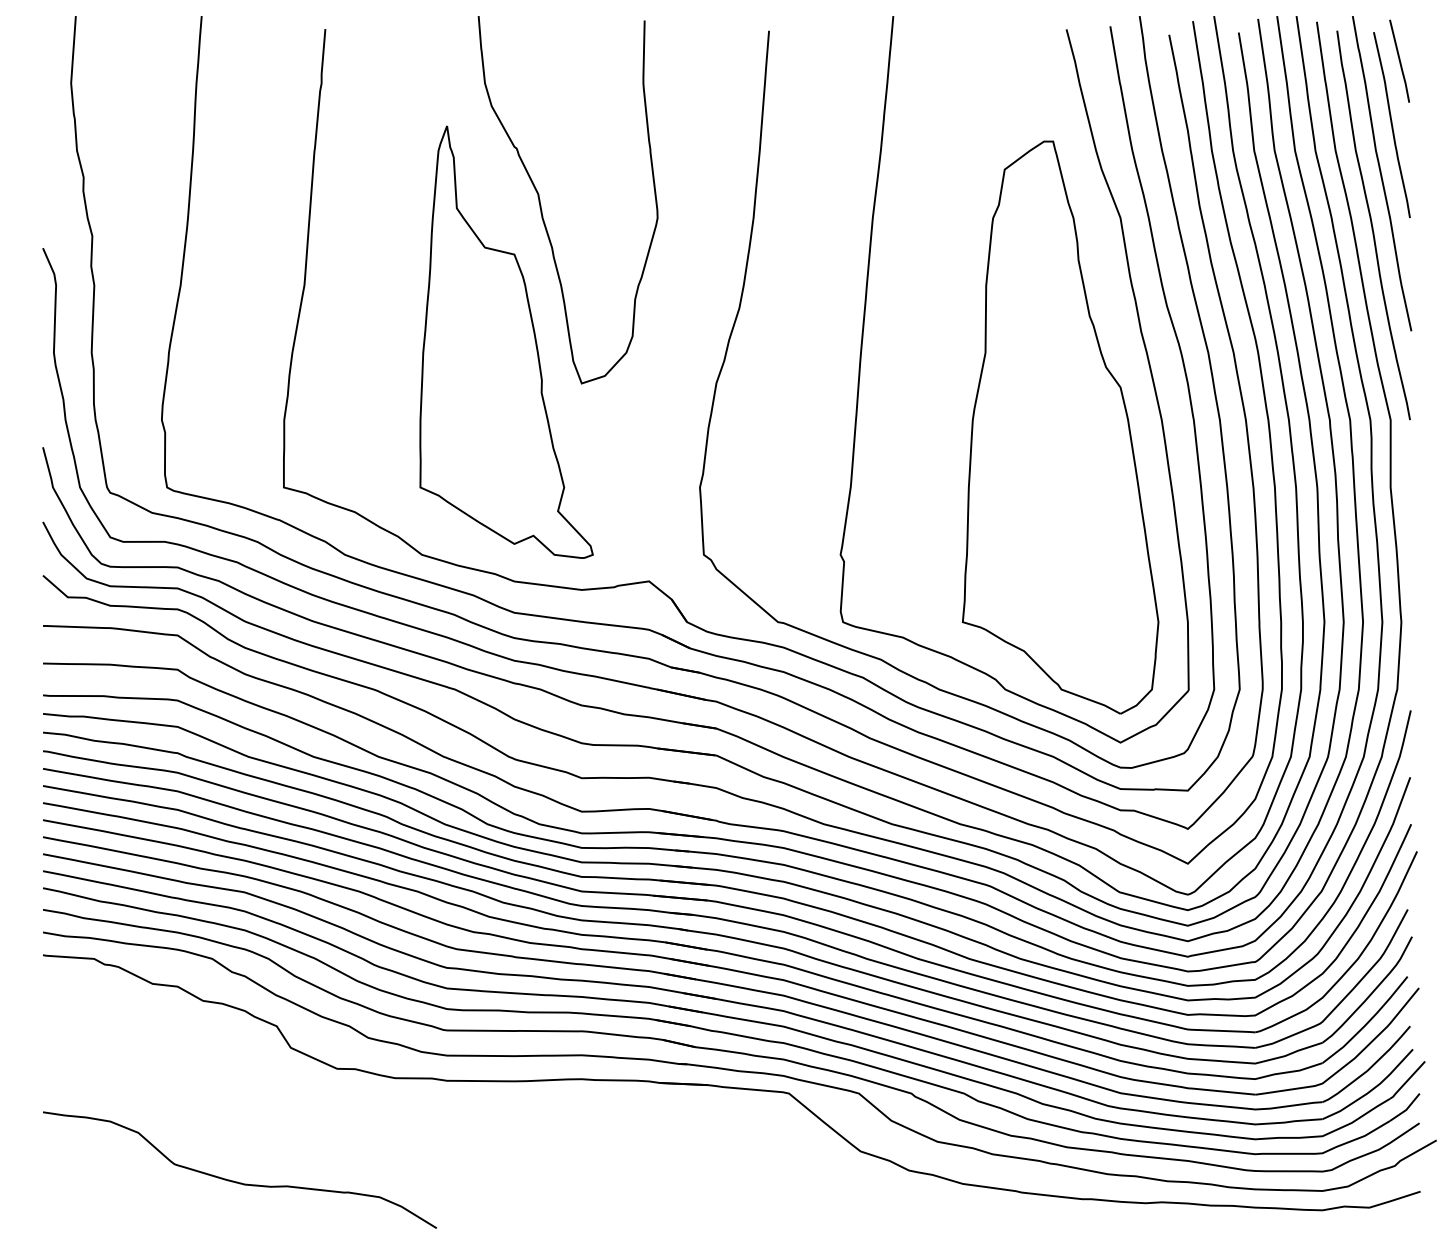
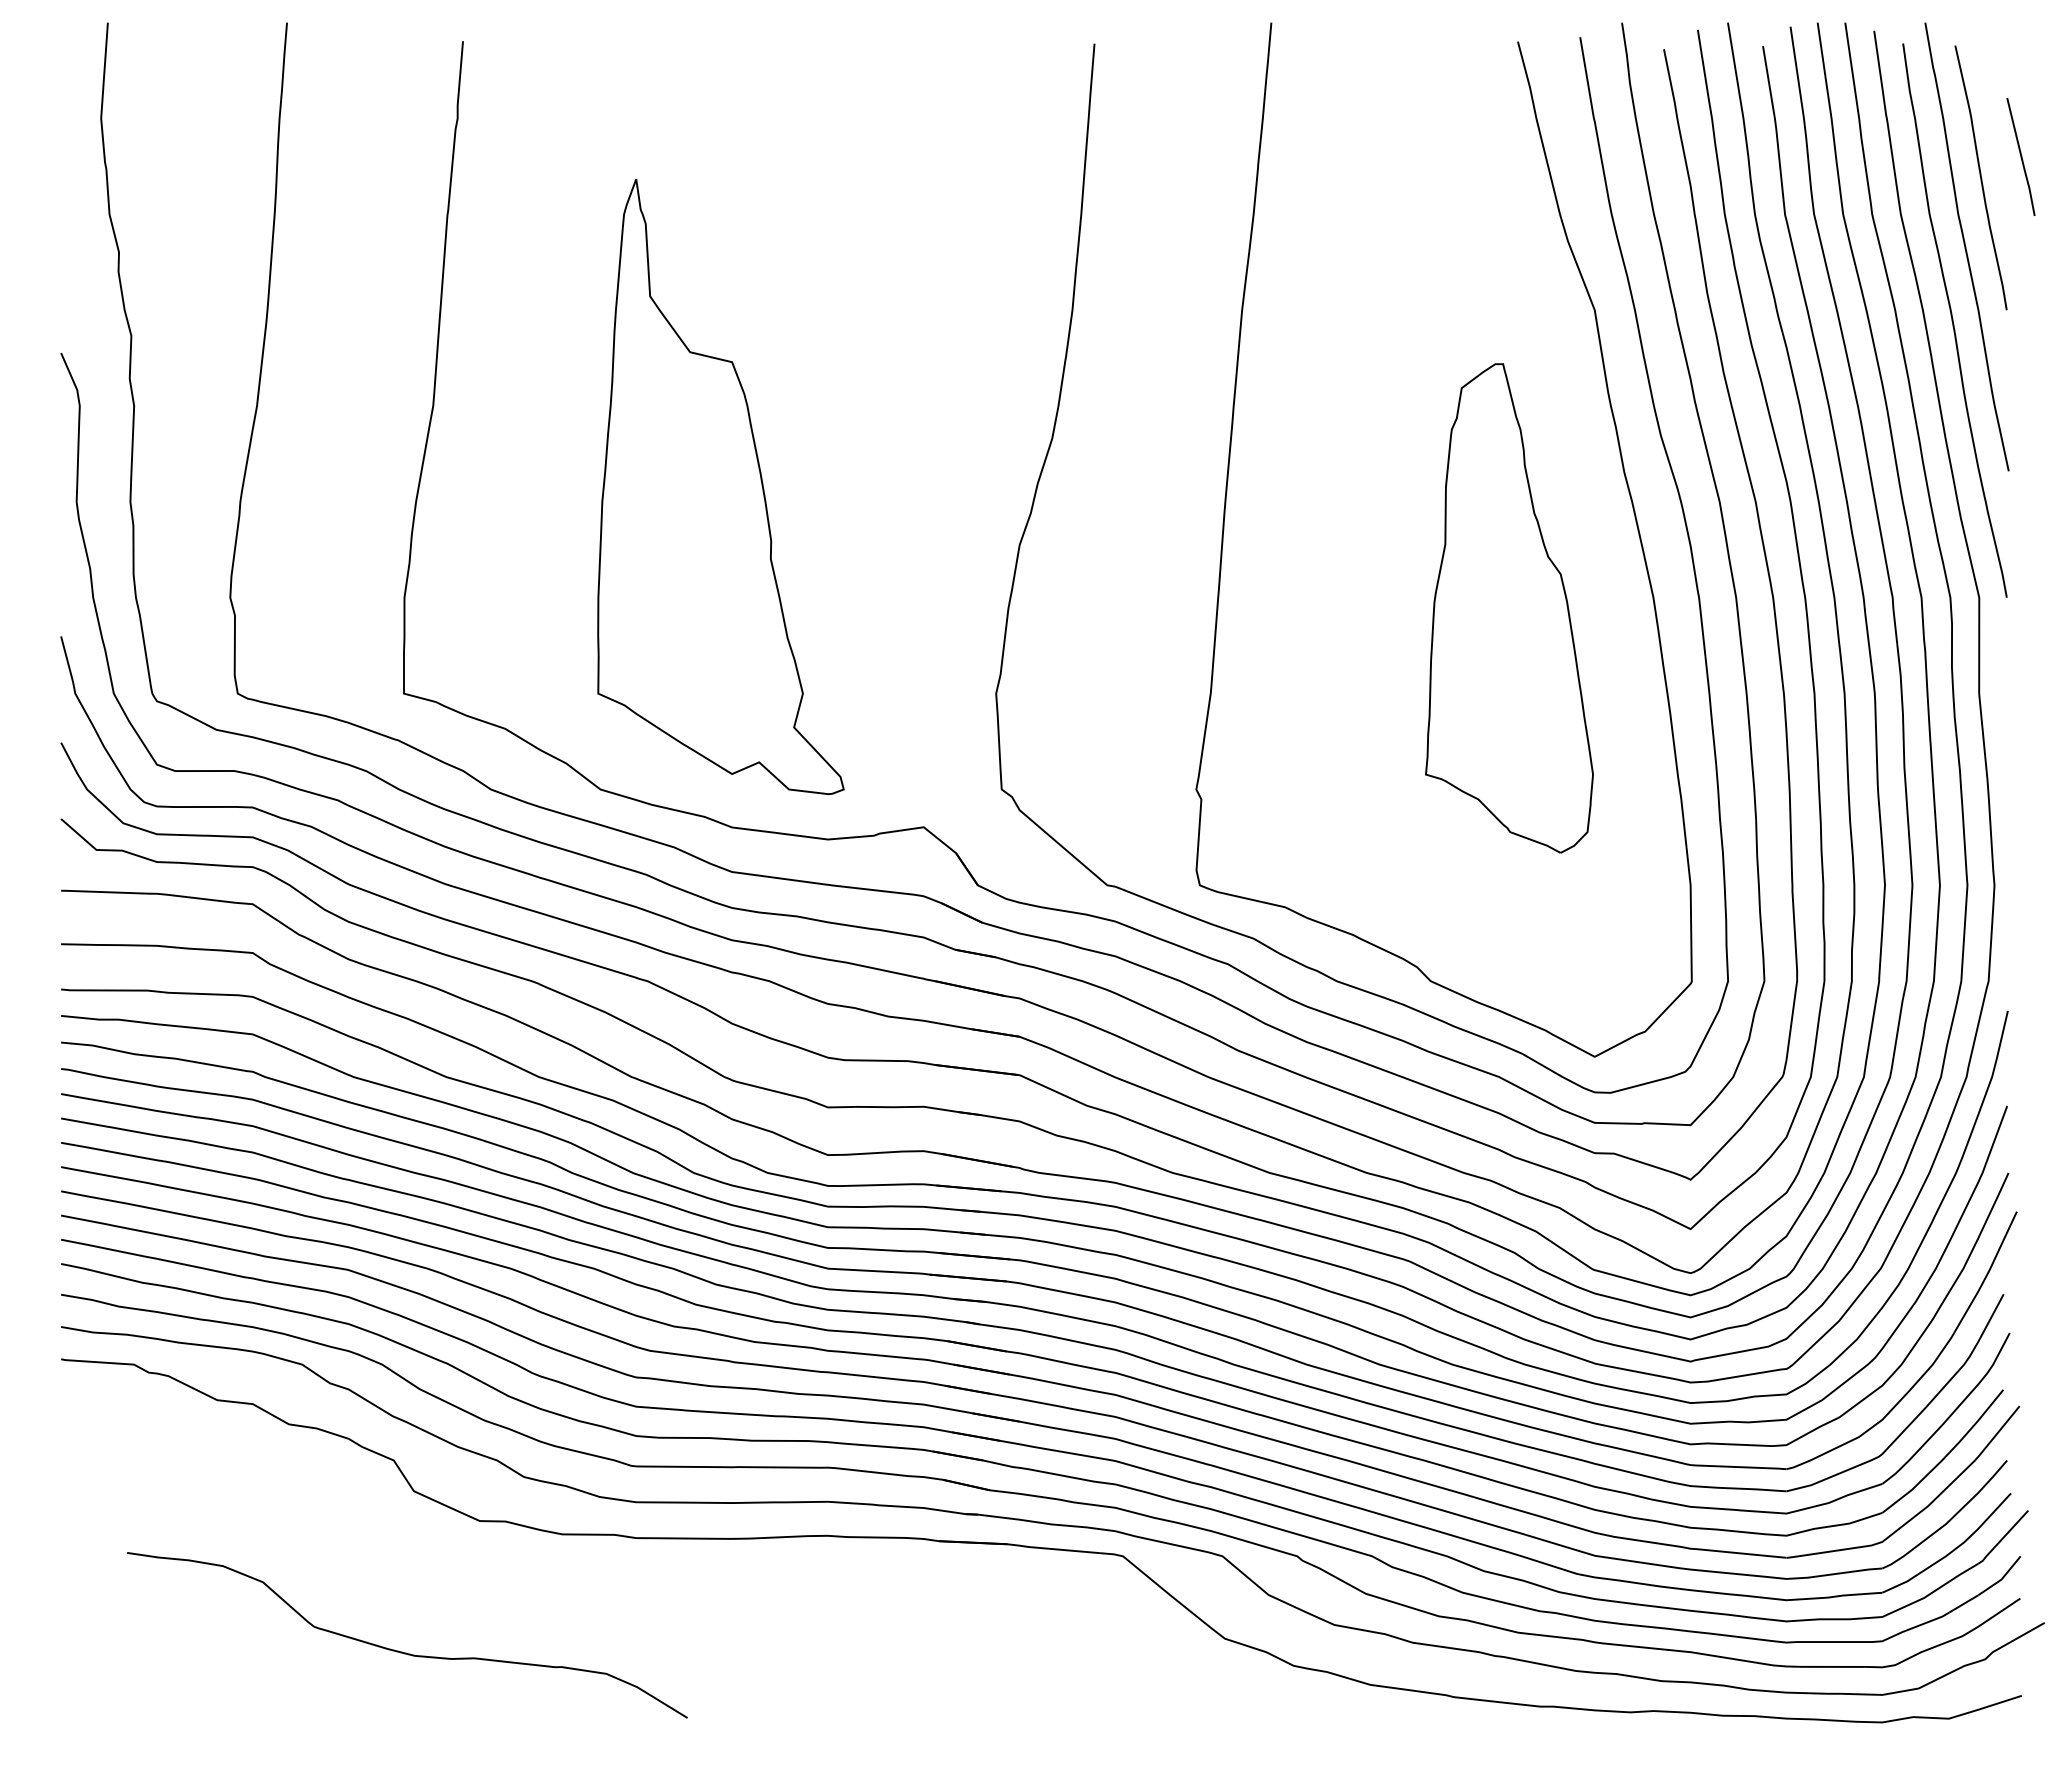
line: (1399, 60) -> (2020, 156), moved
curve: (541, 206) -> (770, 293), removed
part: (1060, 427) -> (1509, 608), size x0.6
curve: (236, 1181) -> (402, 1651), moved

